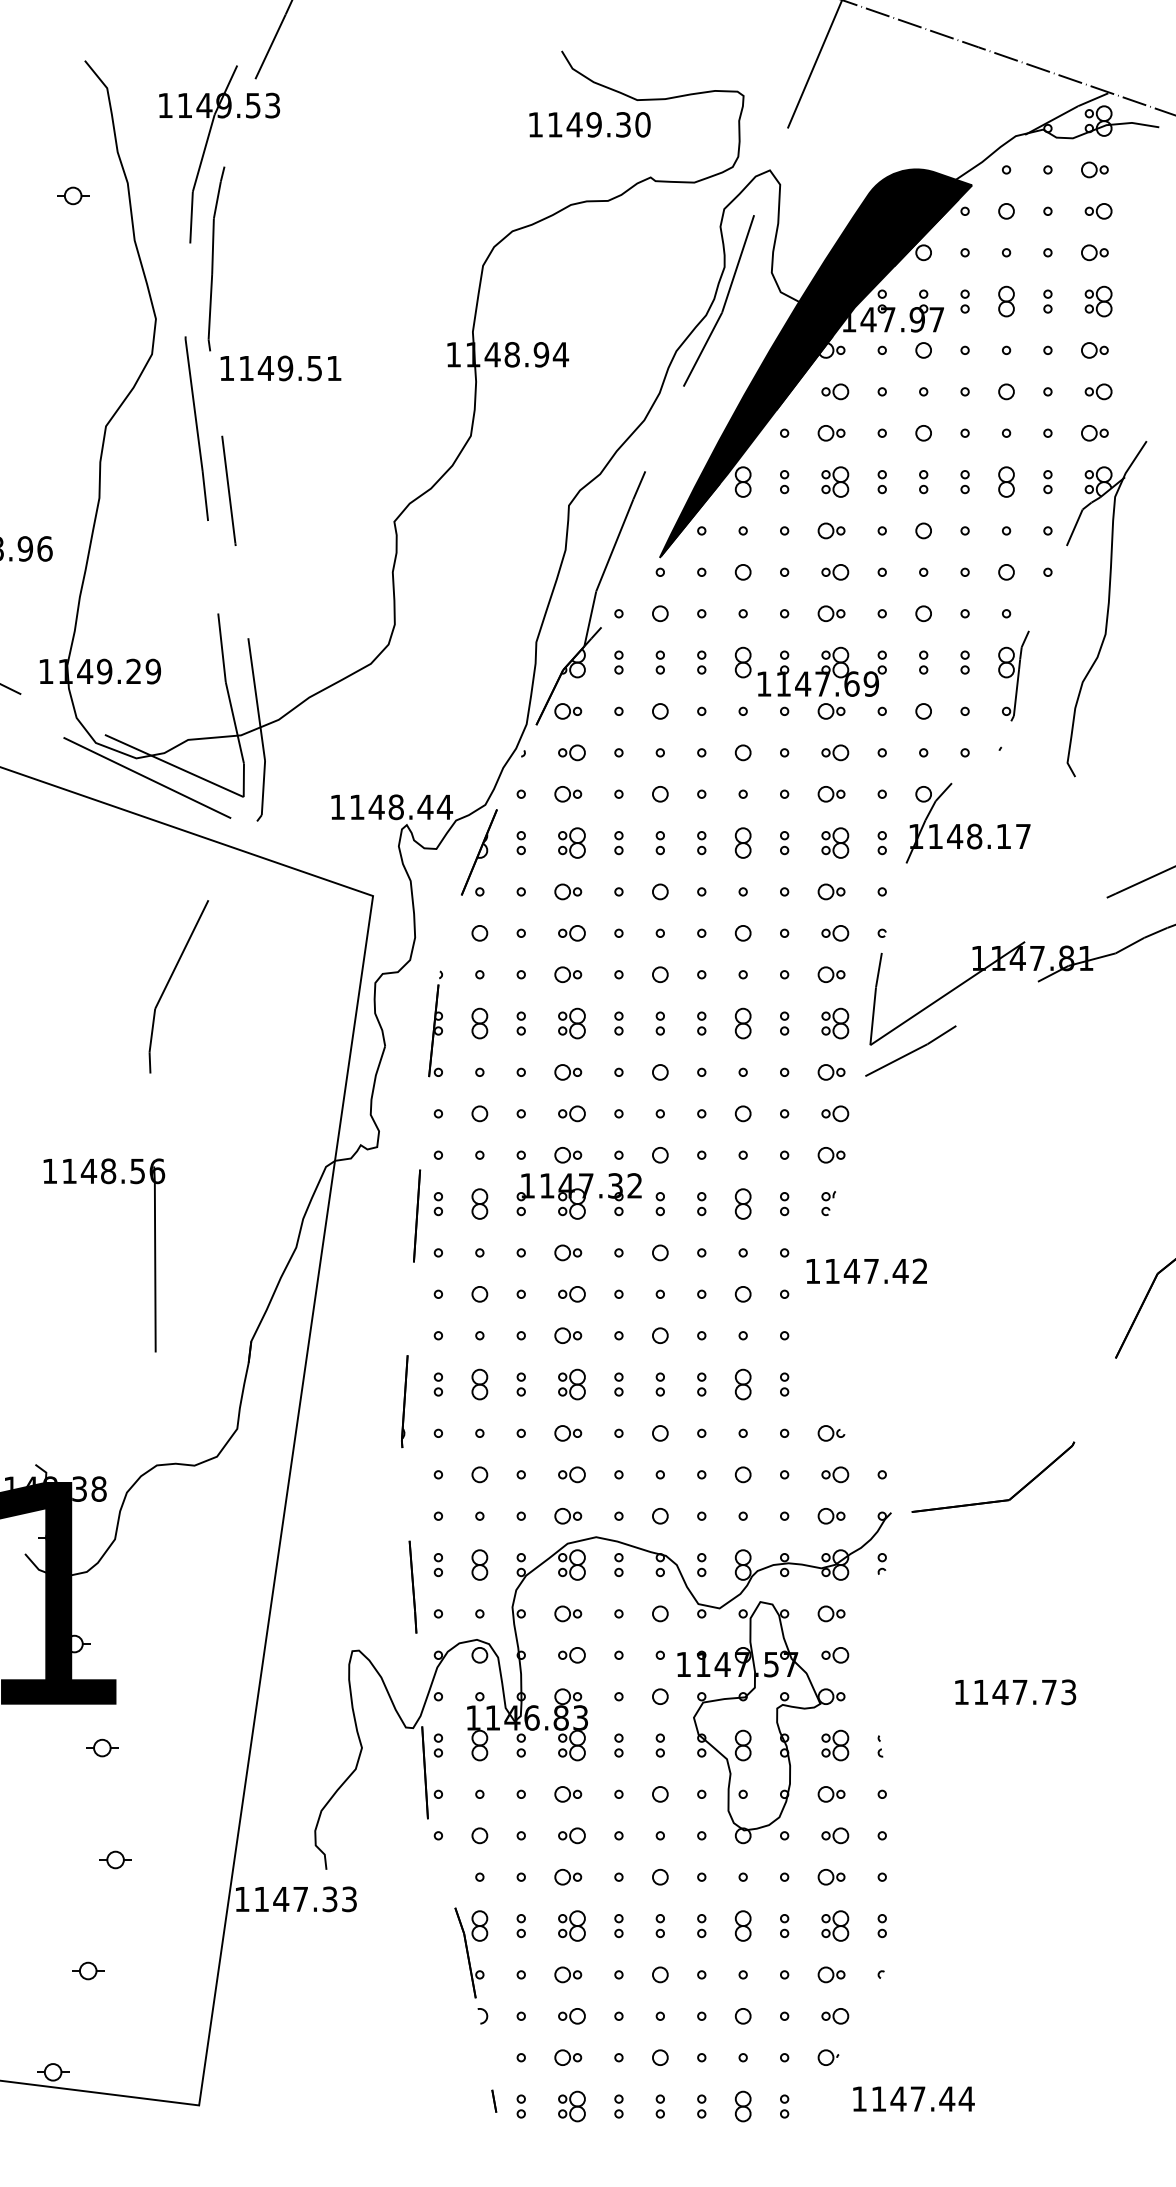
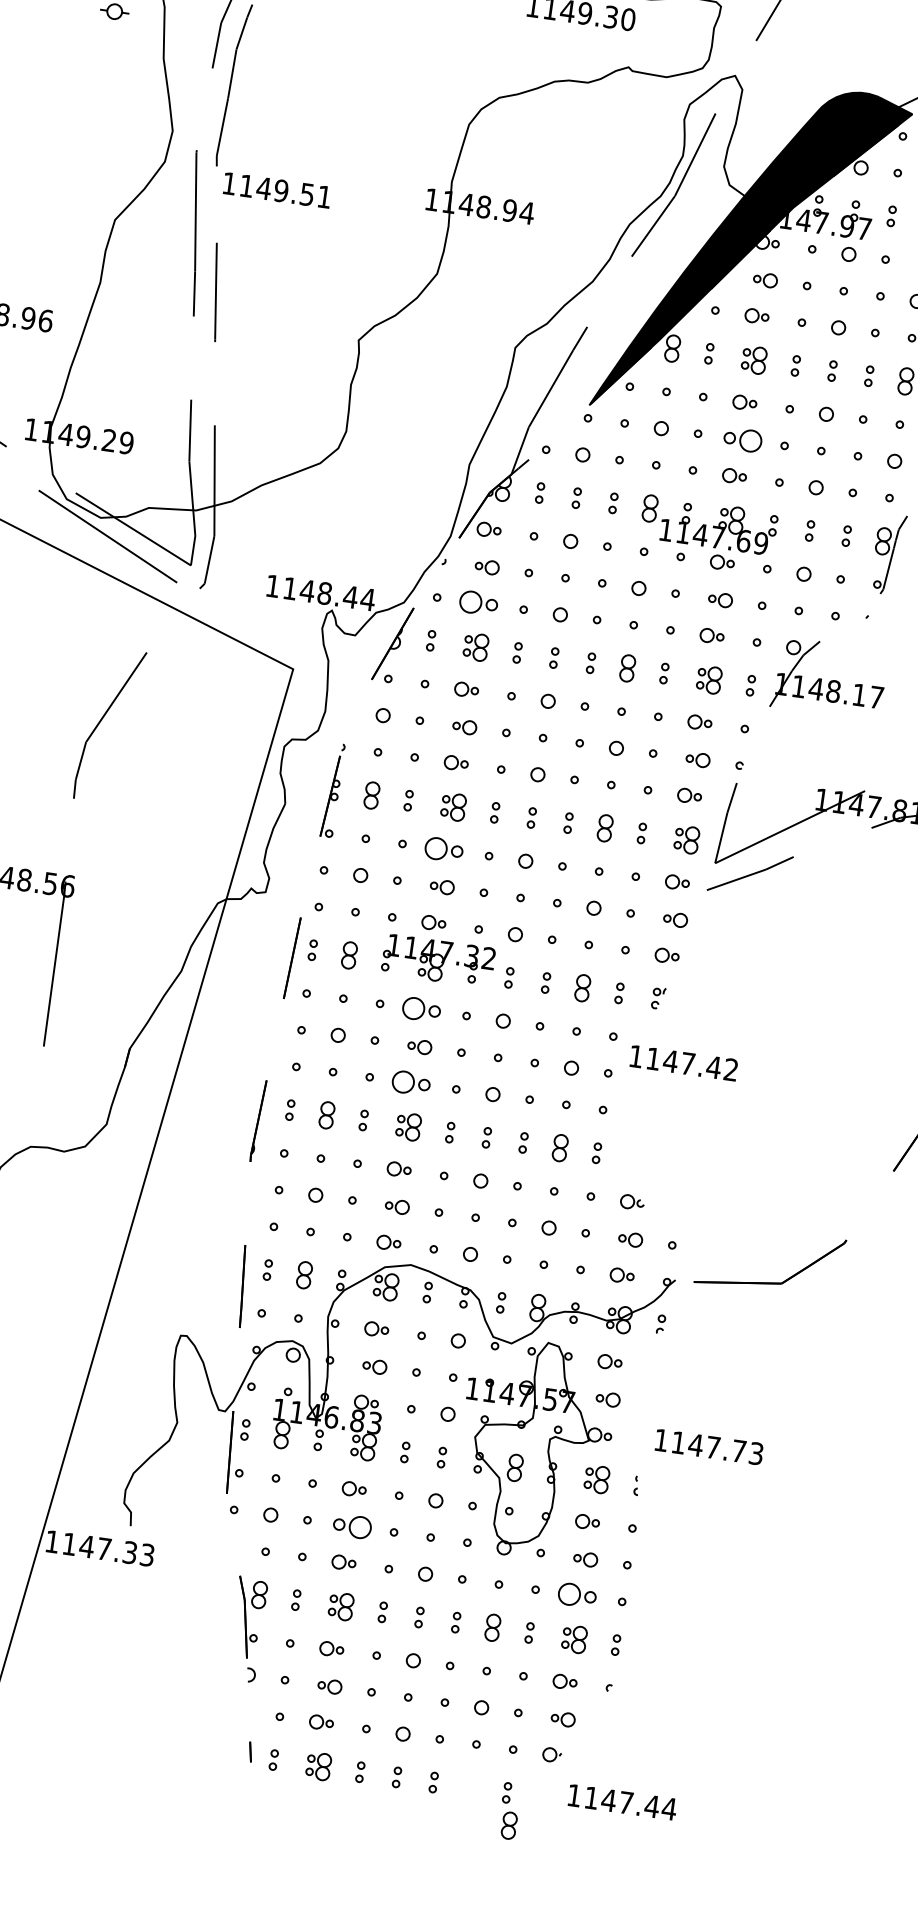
part: (835, 572) -> (743, 440), size x1.6
part: (568, 794) -> (478, 603), size x1.6
part: (568, 1072) -> (444, 849), size x1.6
part: (568, 1252) -> (421, 1009), size x1.6
part: (568, 1335) -> (411, 1082), size x1.6
text: (1015, 1692) -> (709, 1447), moved
part: (571, 1835) -> (352, 1526), size x1.6
part: (831, 1877) -> (577, 1595), size x1.6
part: (742, 2106) -> (508, 1825), moved

